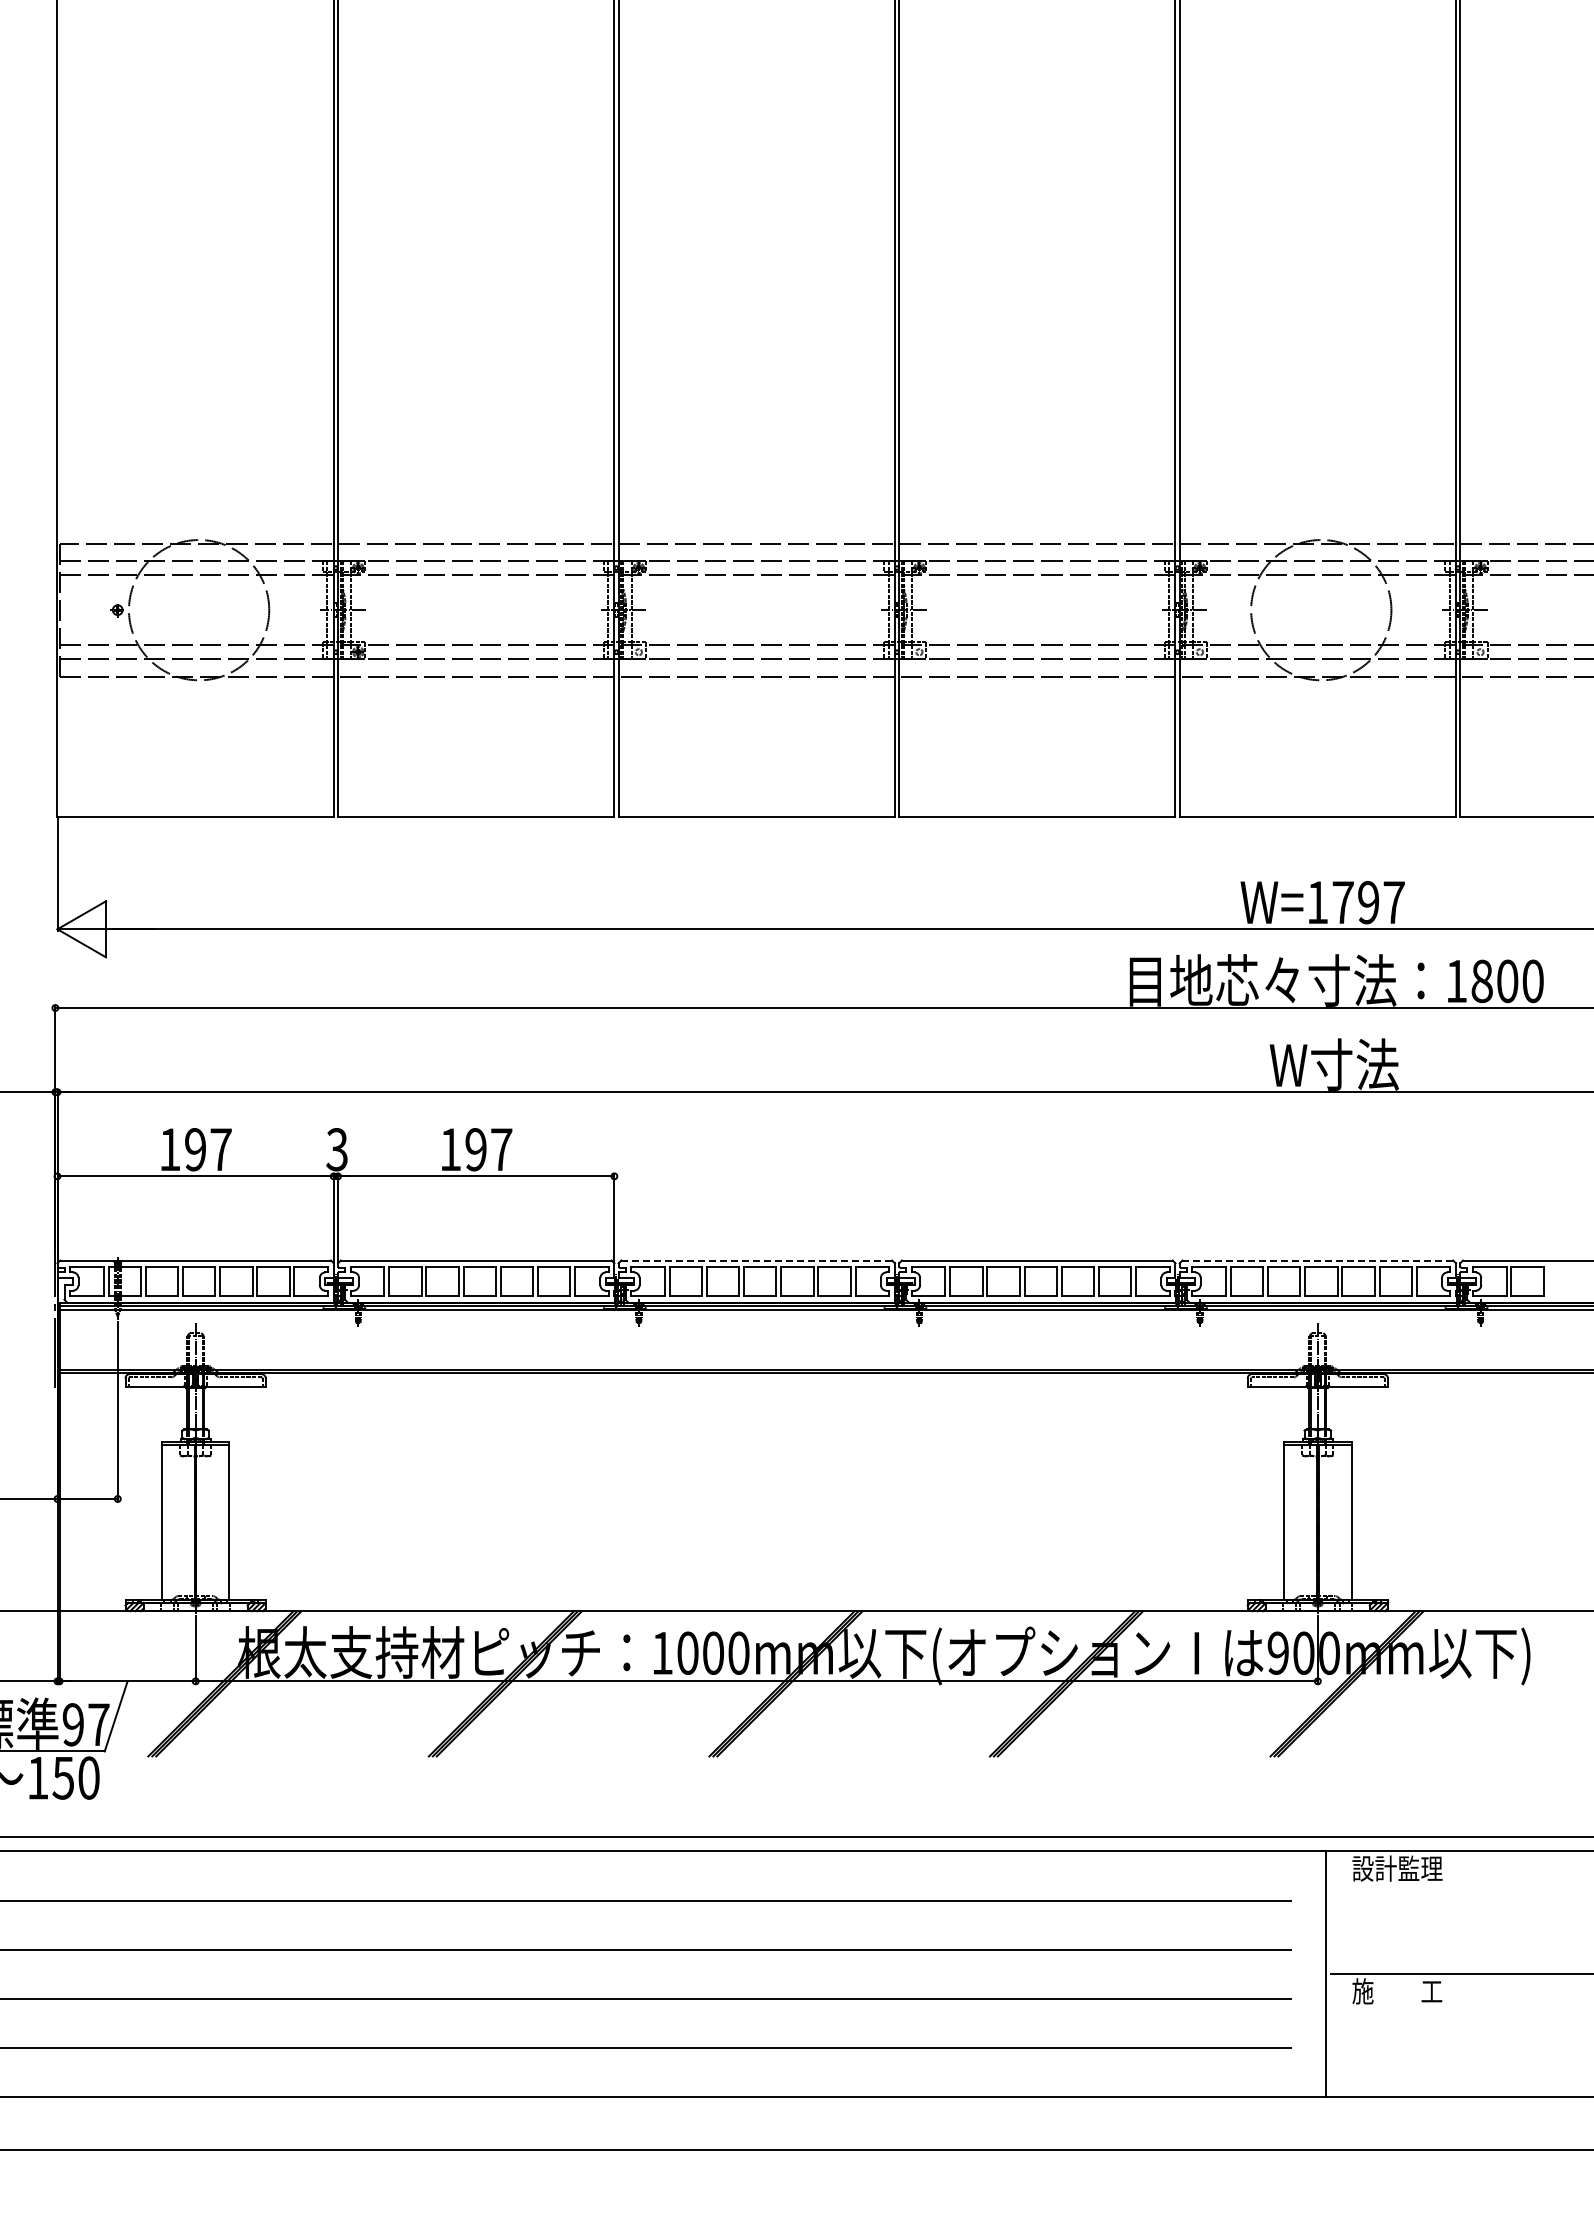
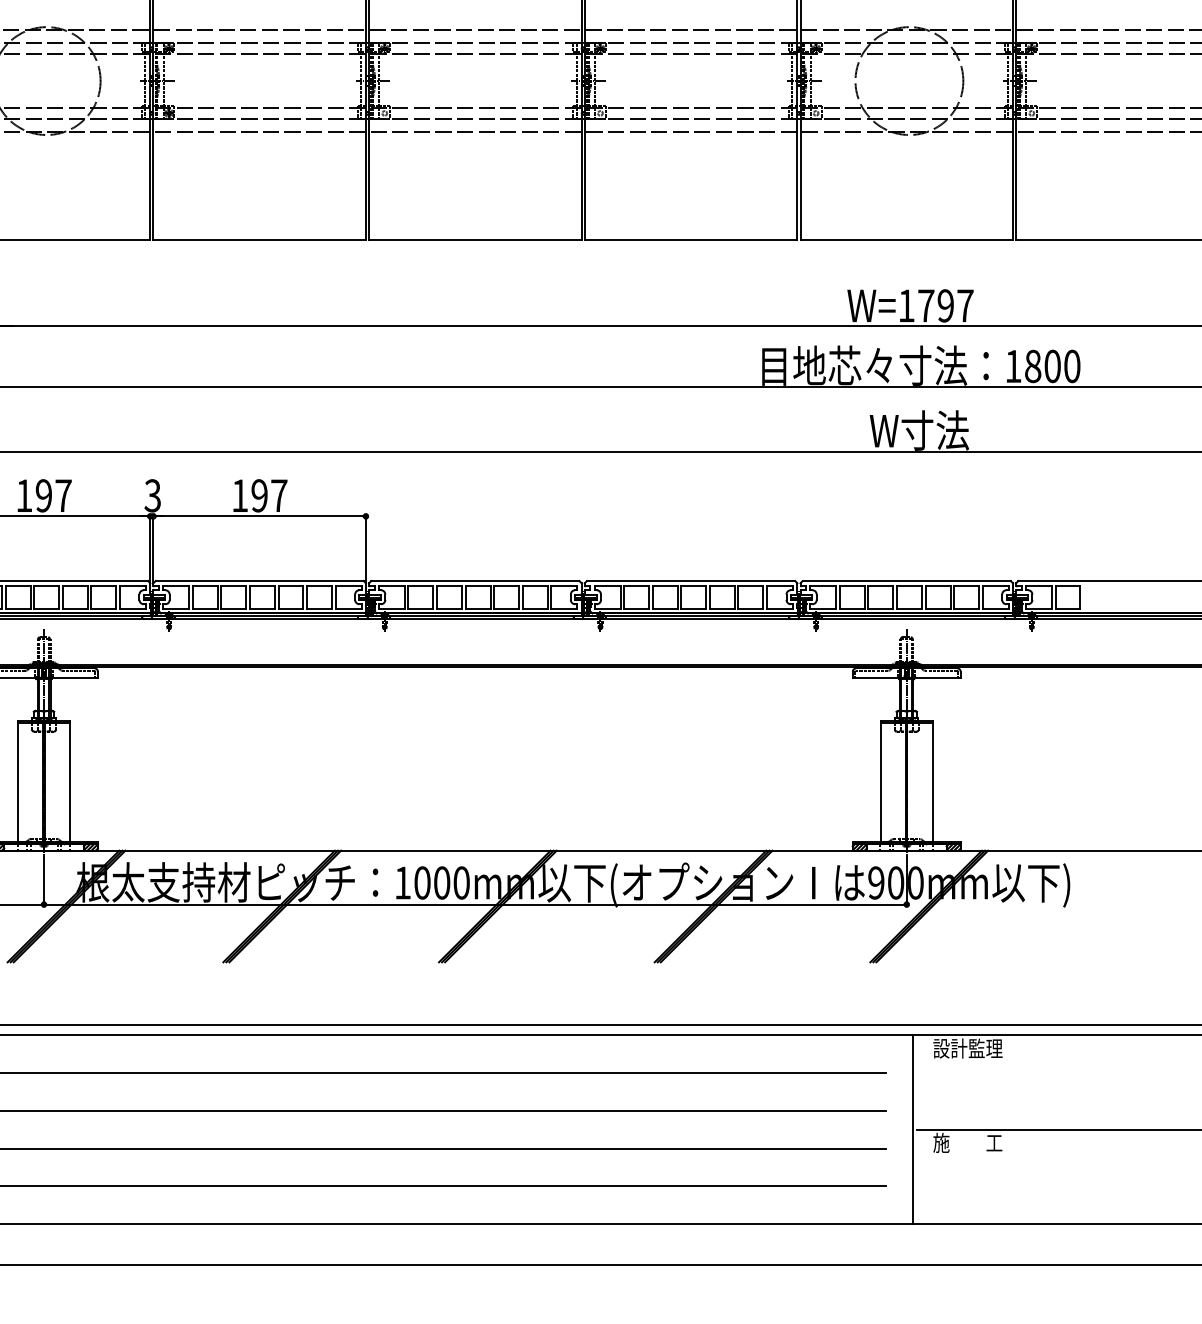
line: (756, 1260) -> (475, 581), dashed -> solid
line: (1317, 1260) -> (906, 581), dashed -> solid

